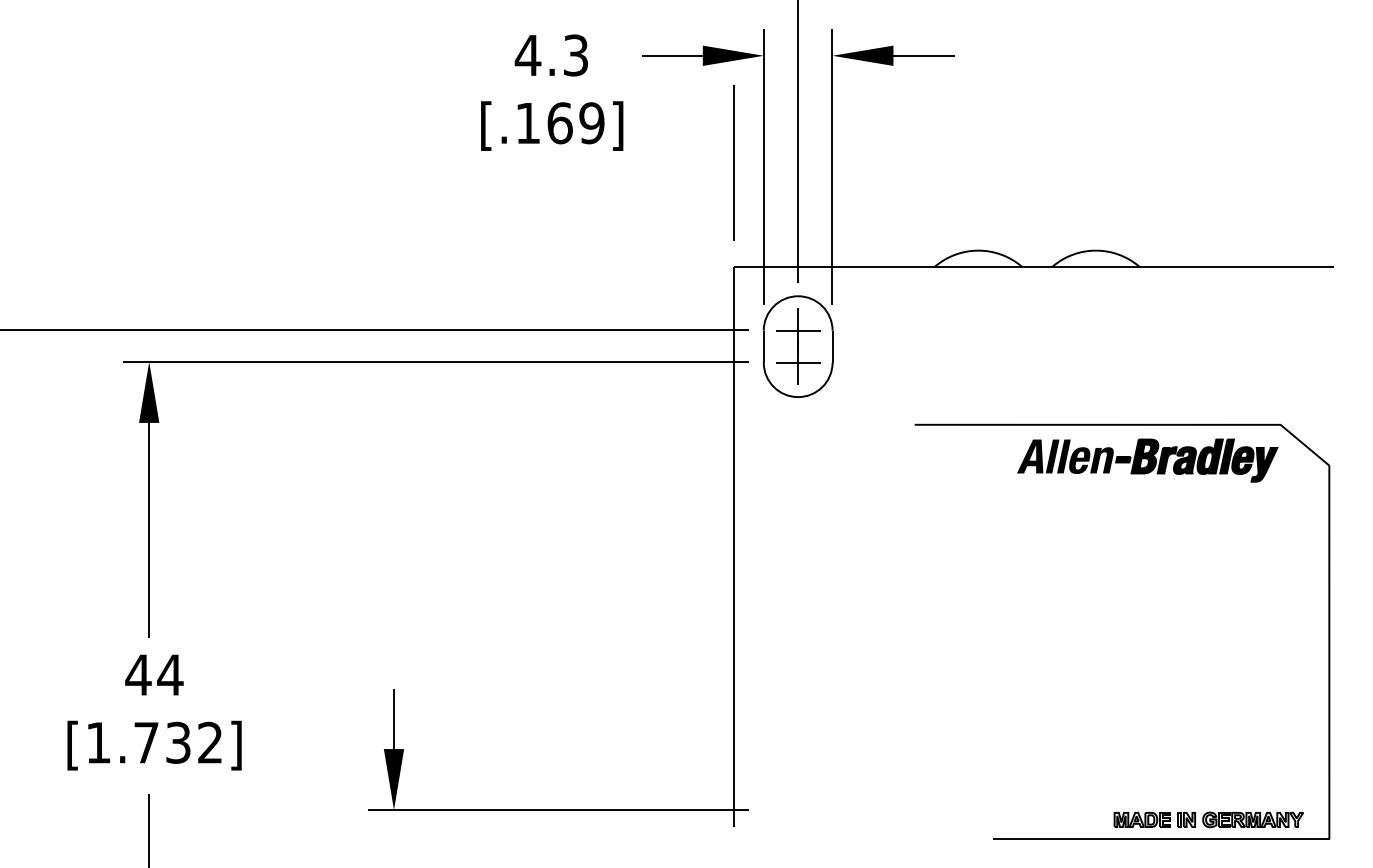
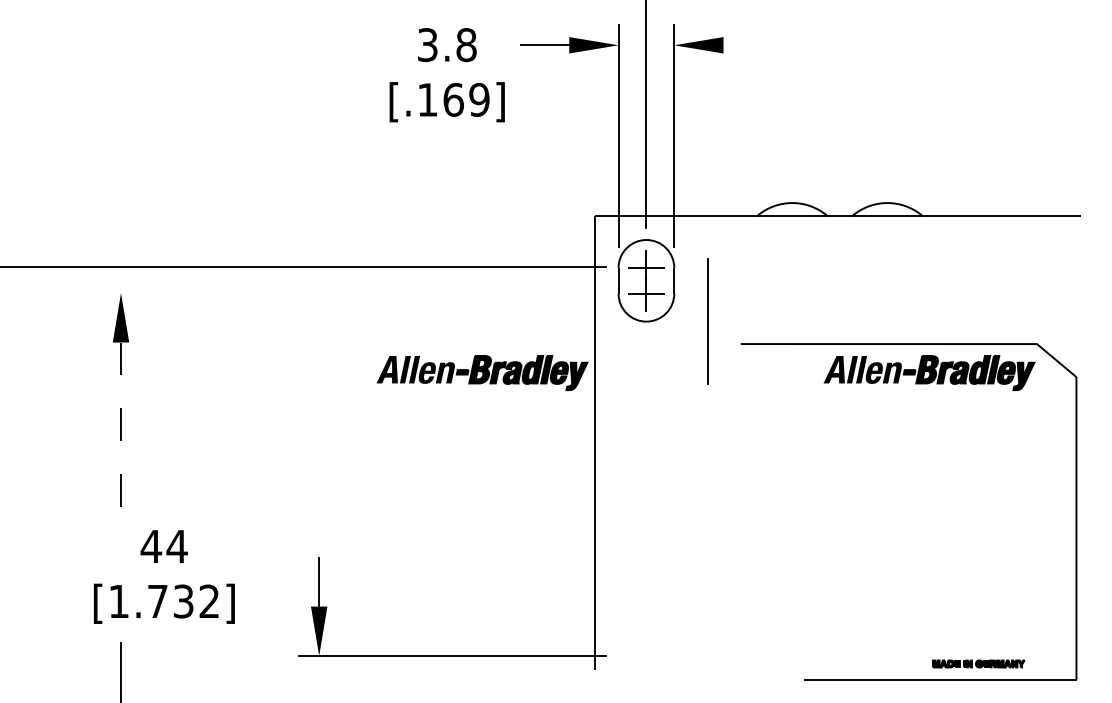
text: (551, 56) -> (446, 45), 4.3 -> 3.8
line: (923, 56) -> (747, 45), removed
line: (734, 163) -> (707, 321), moved
line: (435, 362) -> (352, 293), removed
part: (595, 459) -> (482, 372), added
line: (149, 530) -> (121, 429), solid -> dashed
text: (153, 711) -> (163, 576), moved
part: (1208, 819) -> (978, 663), size x0.6

